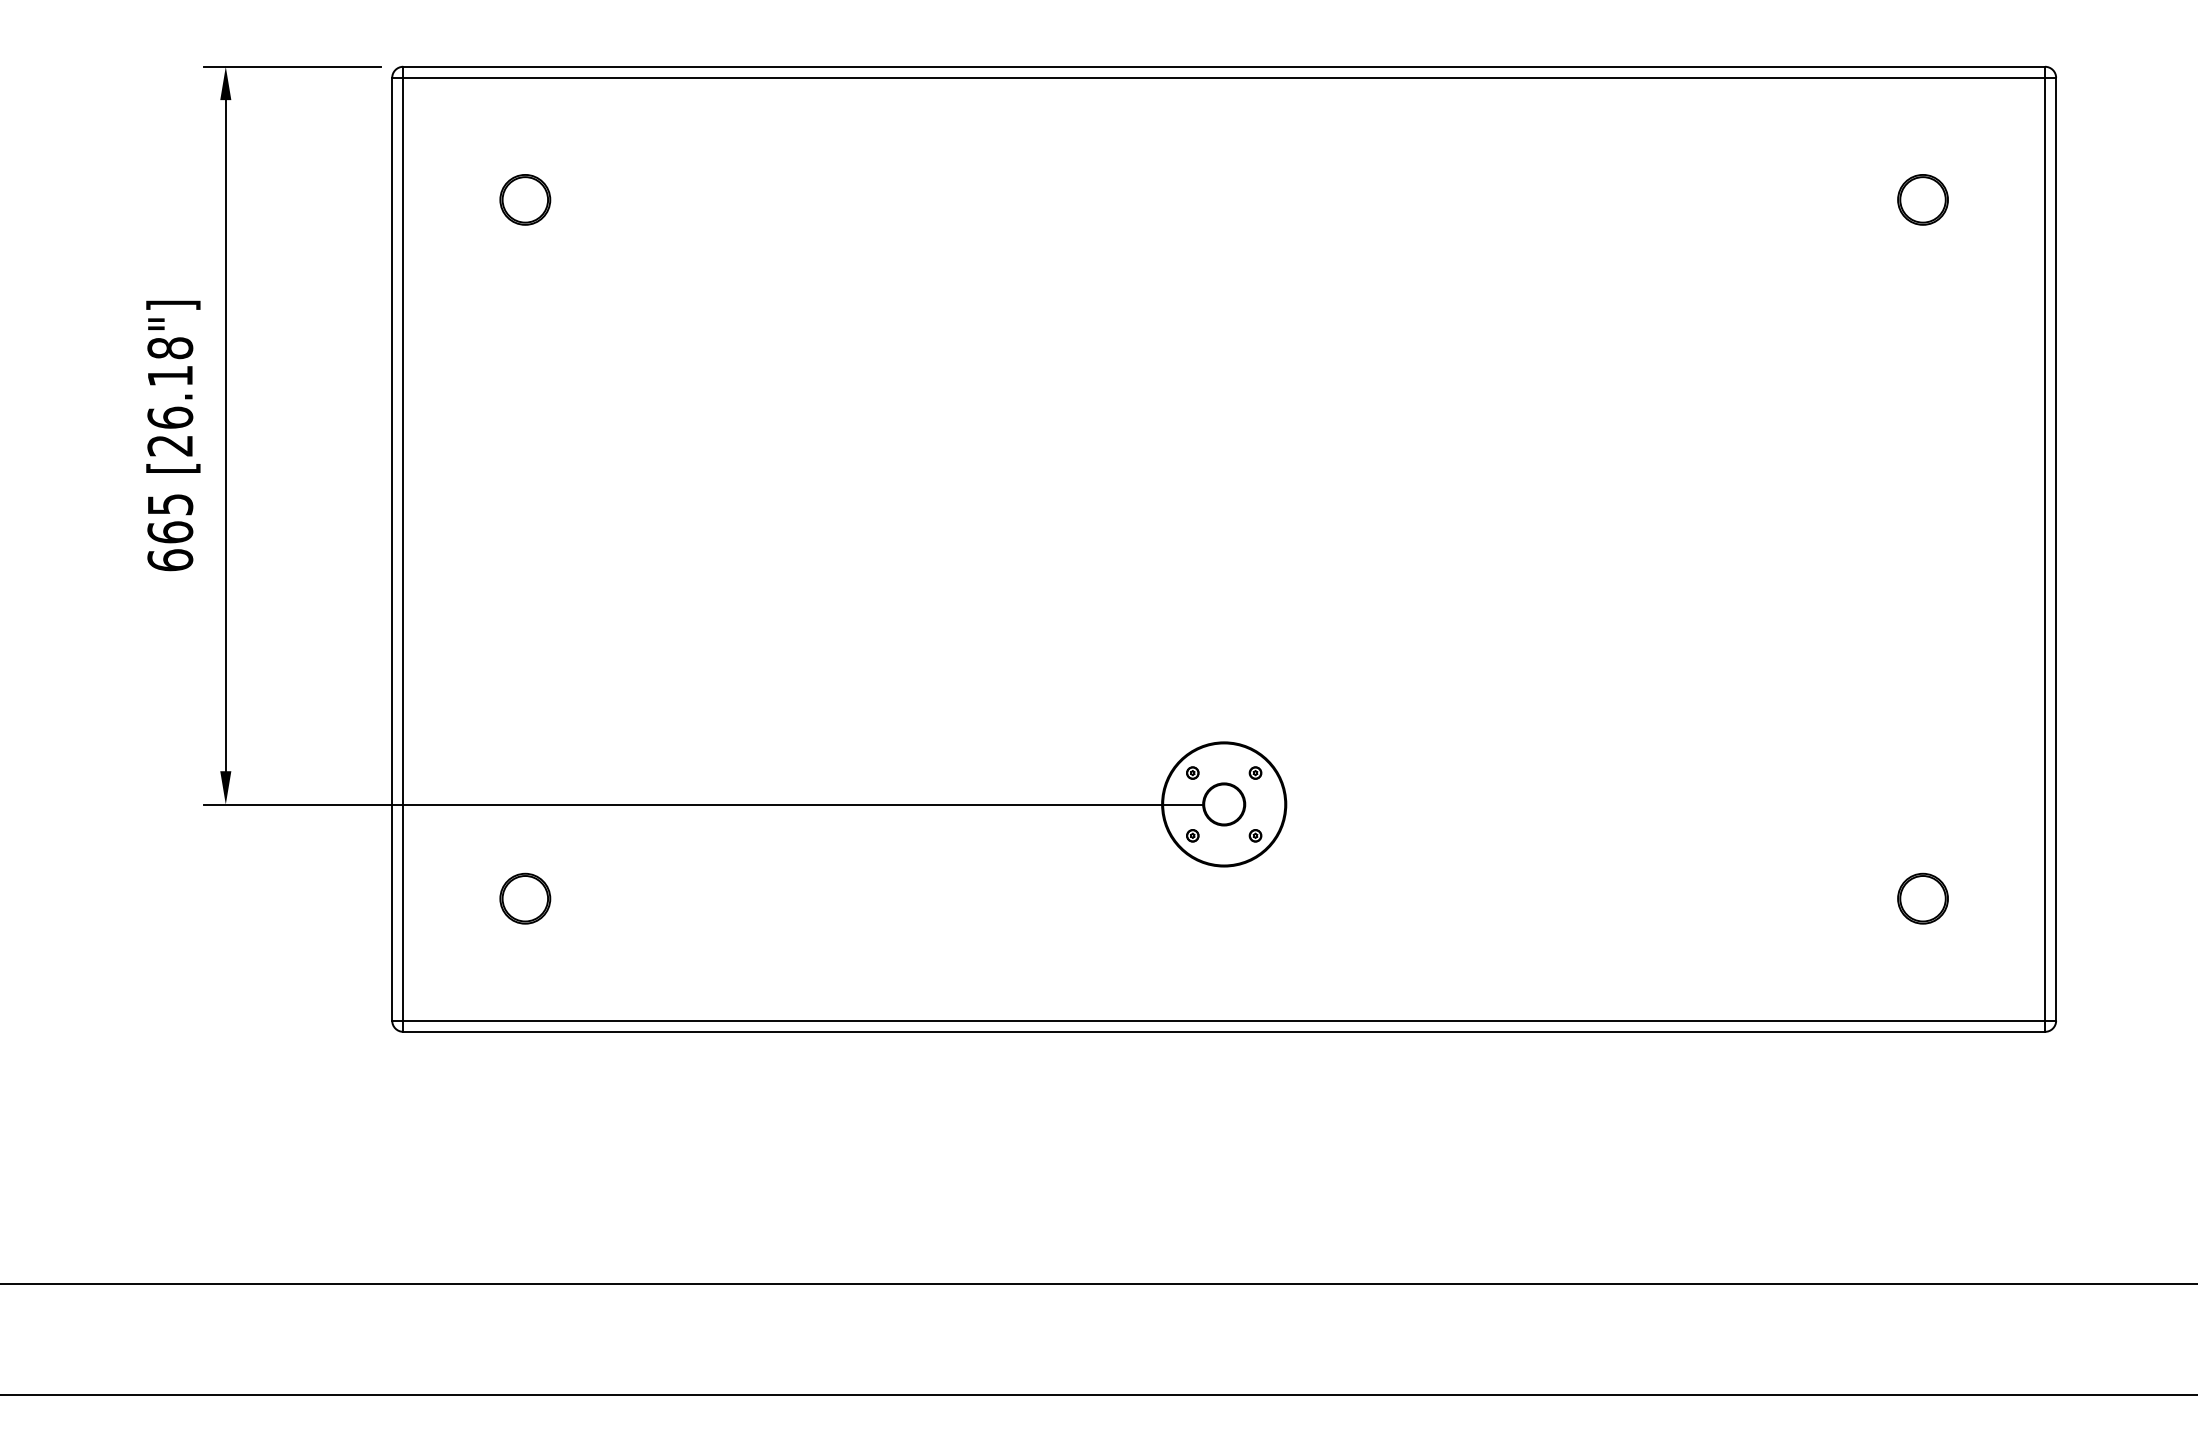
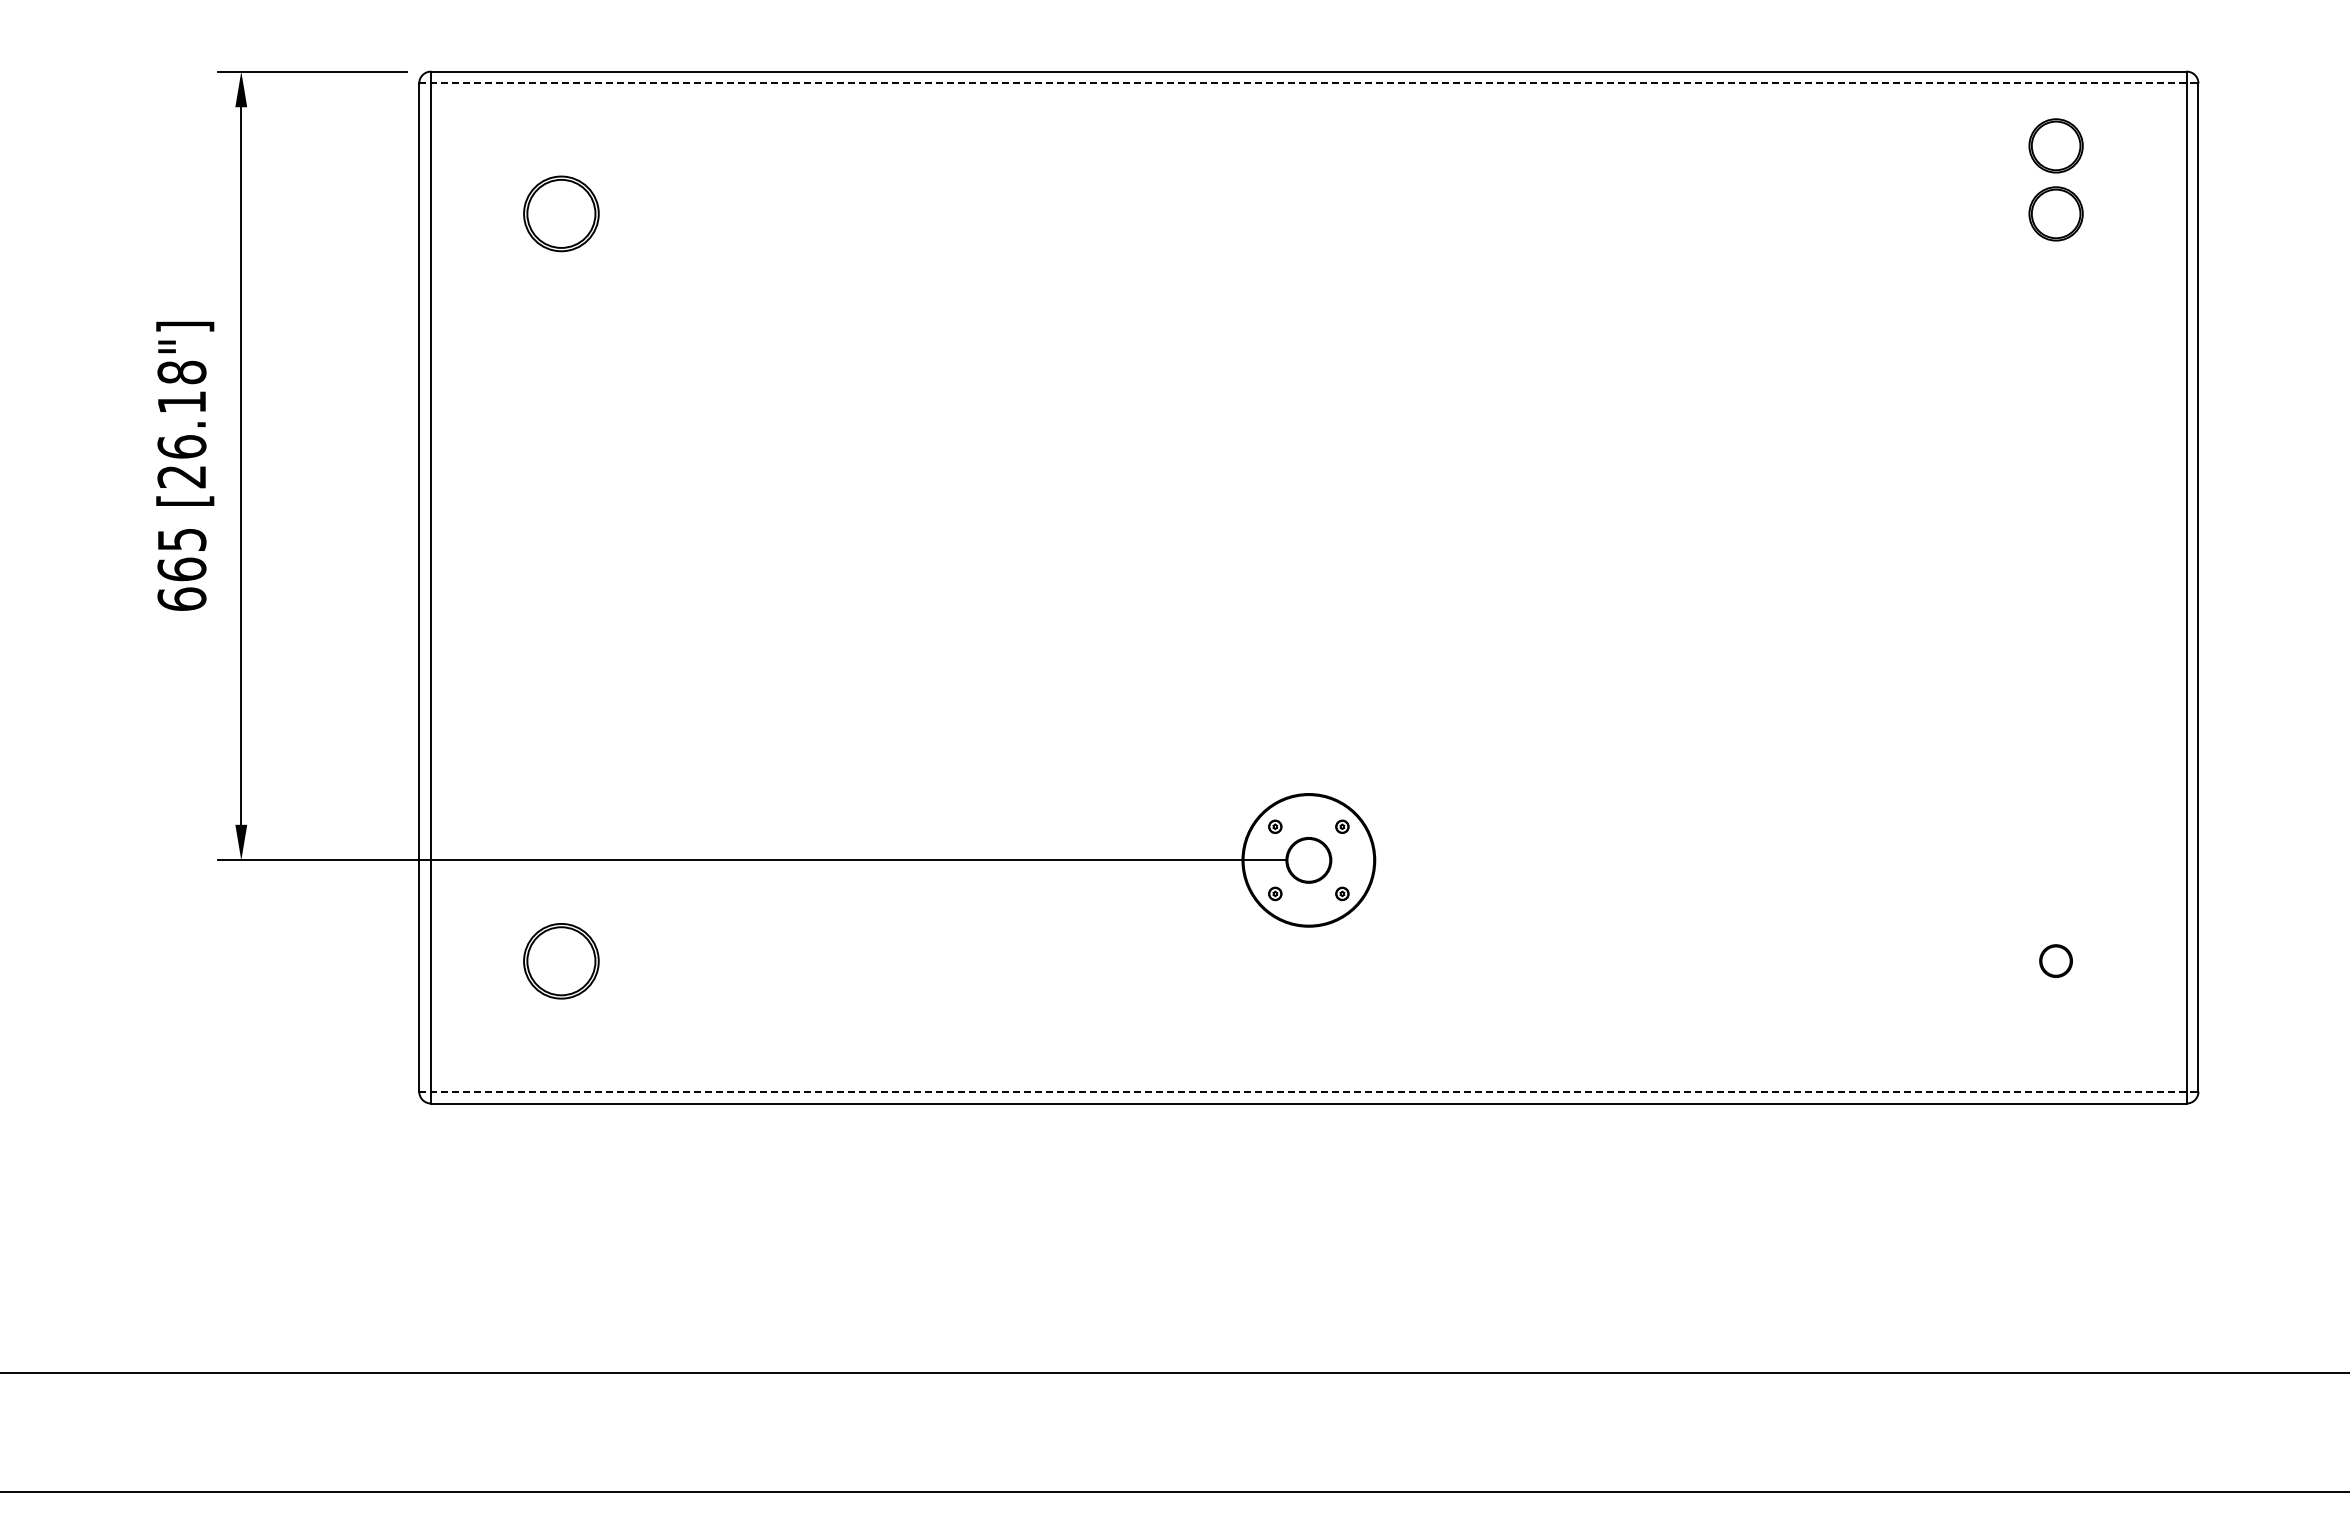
line: (1223, 77) -> (1308, 83), solid -> dashed
part: (1922, 135) -> (2055, 145), added
part: (525, 199) -> (561, 213), size x1.4
part: (525, 898) -> (561, 960), size x1.4
part: (1922, 898) -> (2055, 960), size x0.6
line: (1223, 1020) -> (1308, 1091), solid -> dashed

